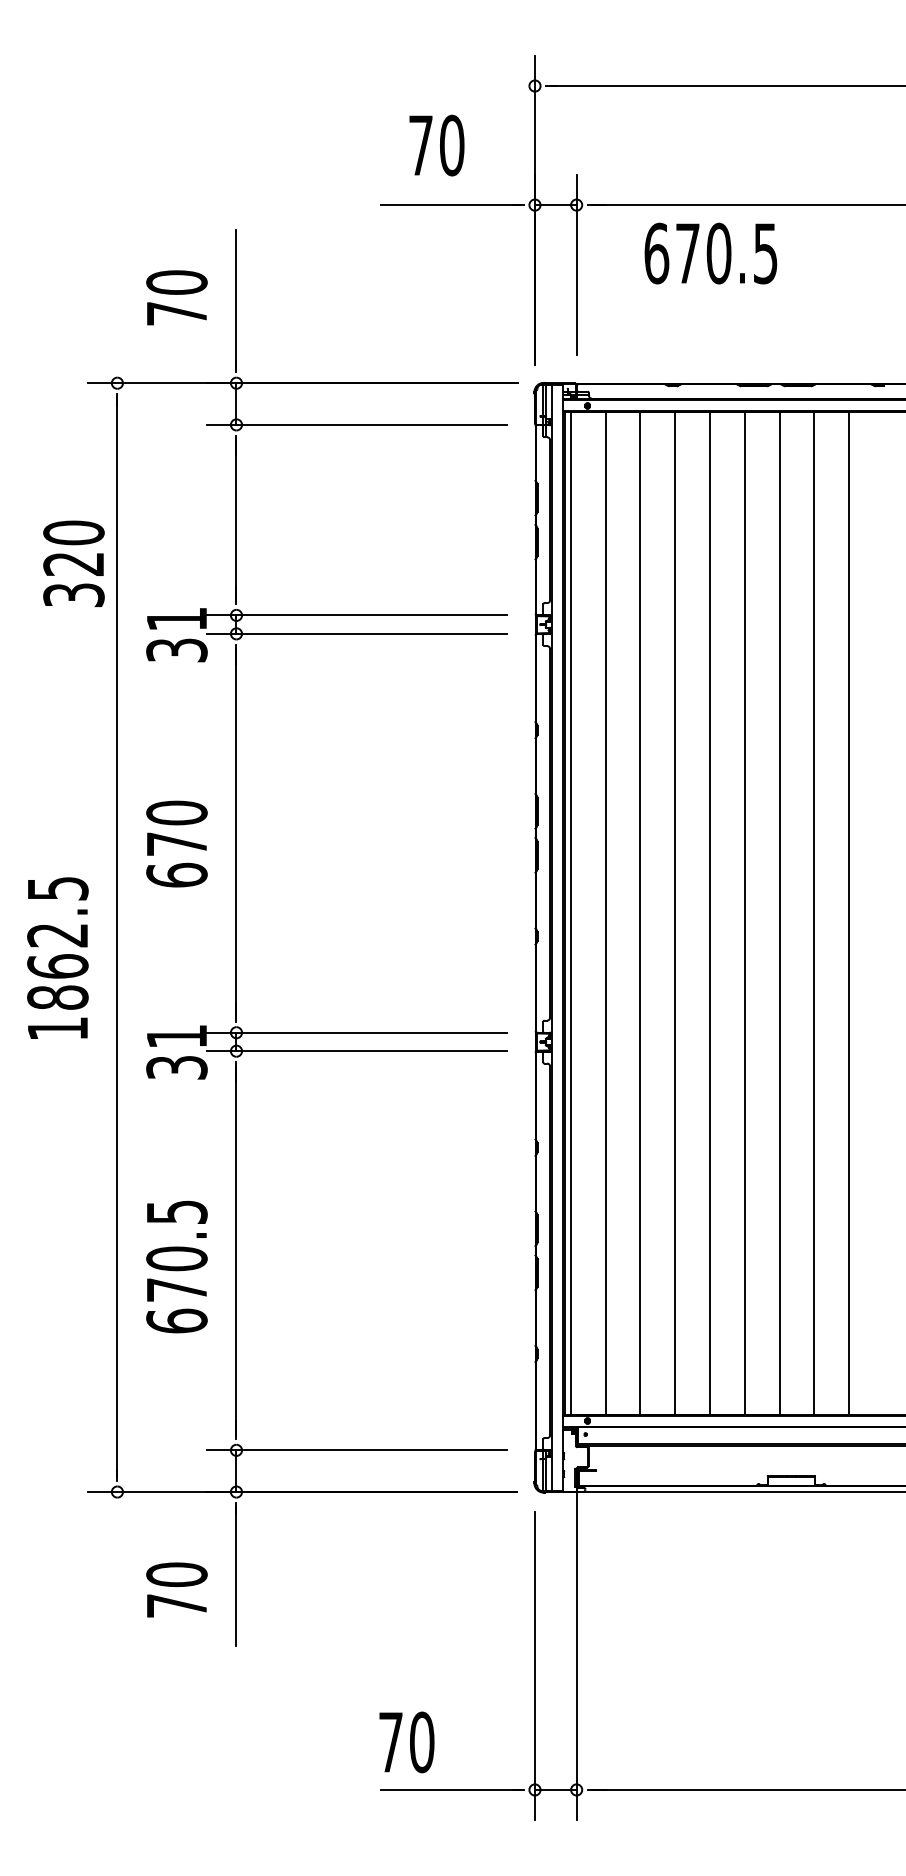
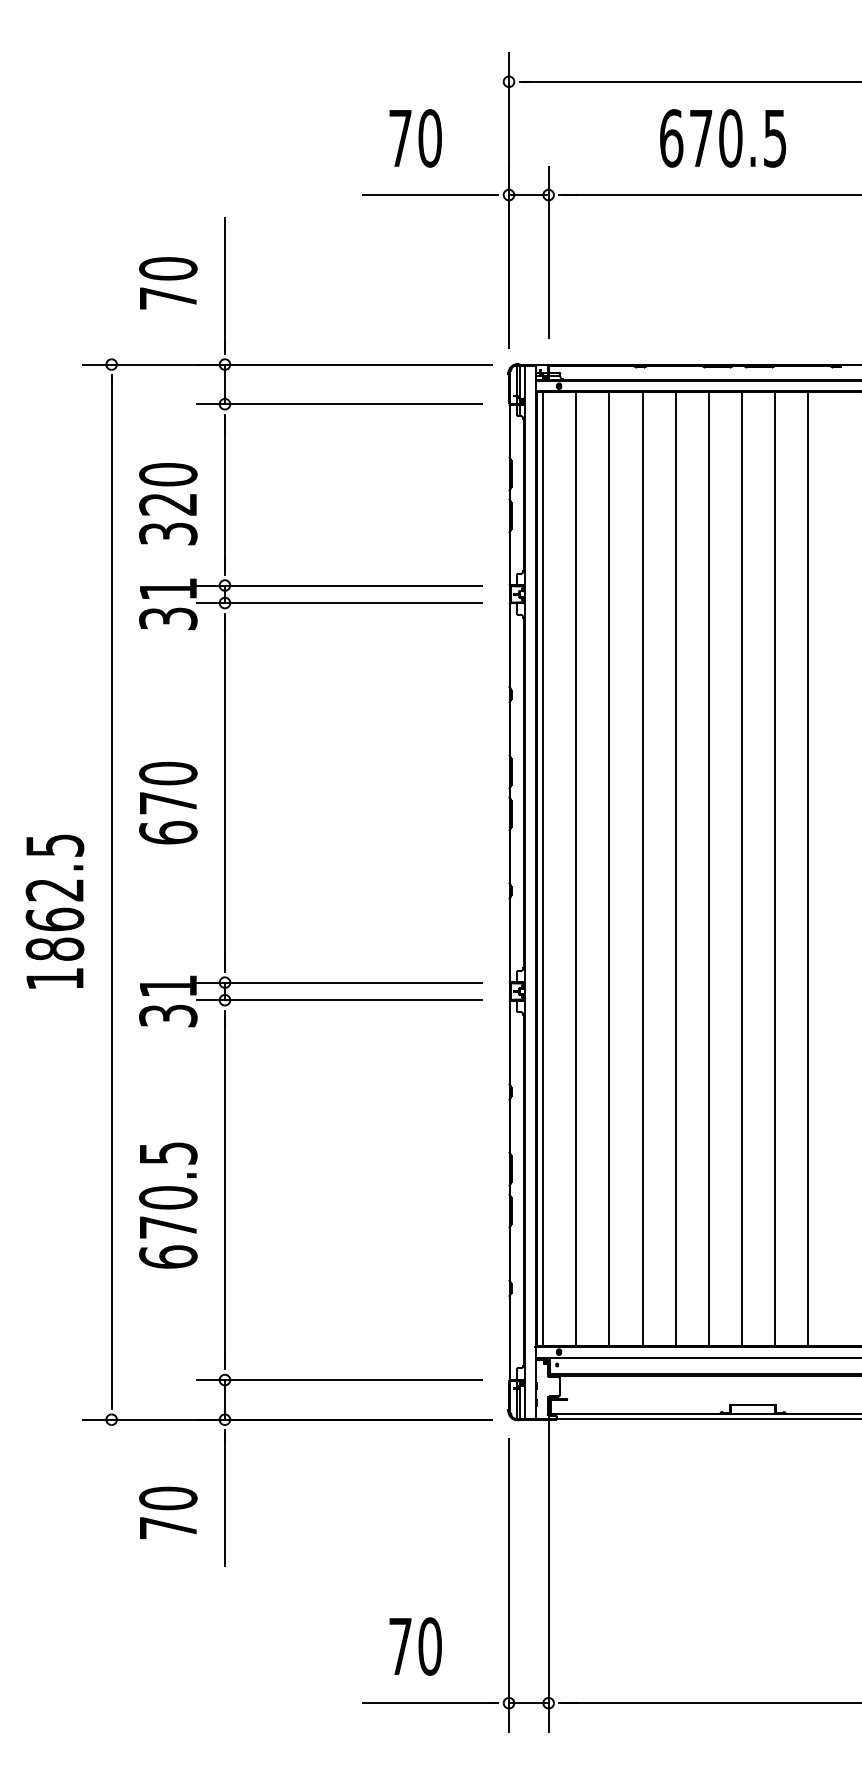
text: (710, 253) -> (722, 138), moved
text: (73, 563) -> (167, 503), moved
text: (406, 1742) -> (415, 1646), moved

